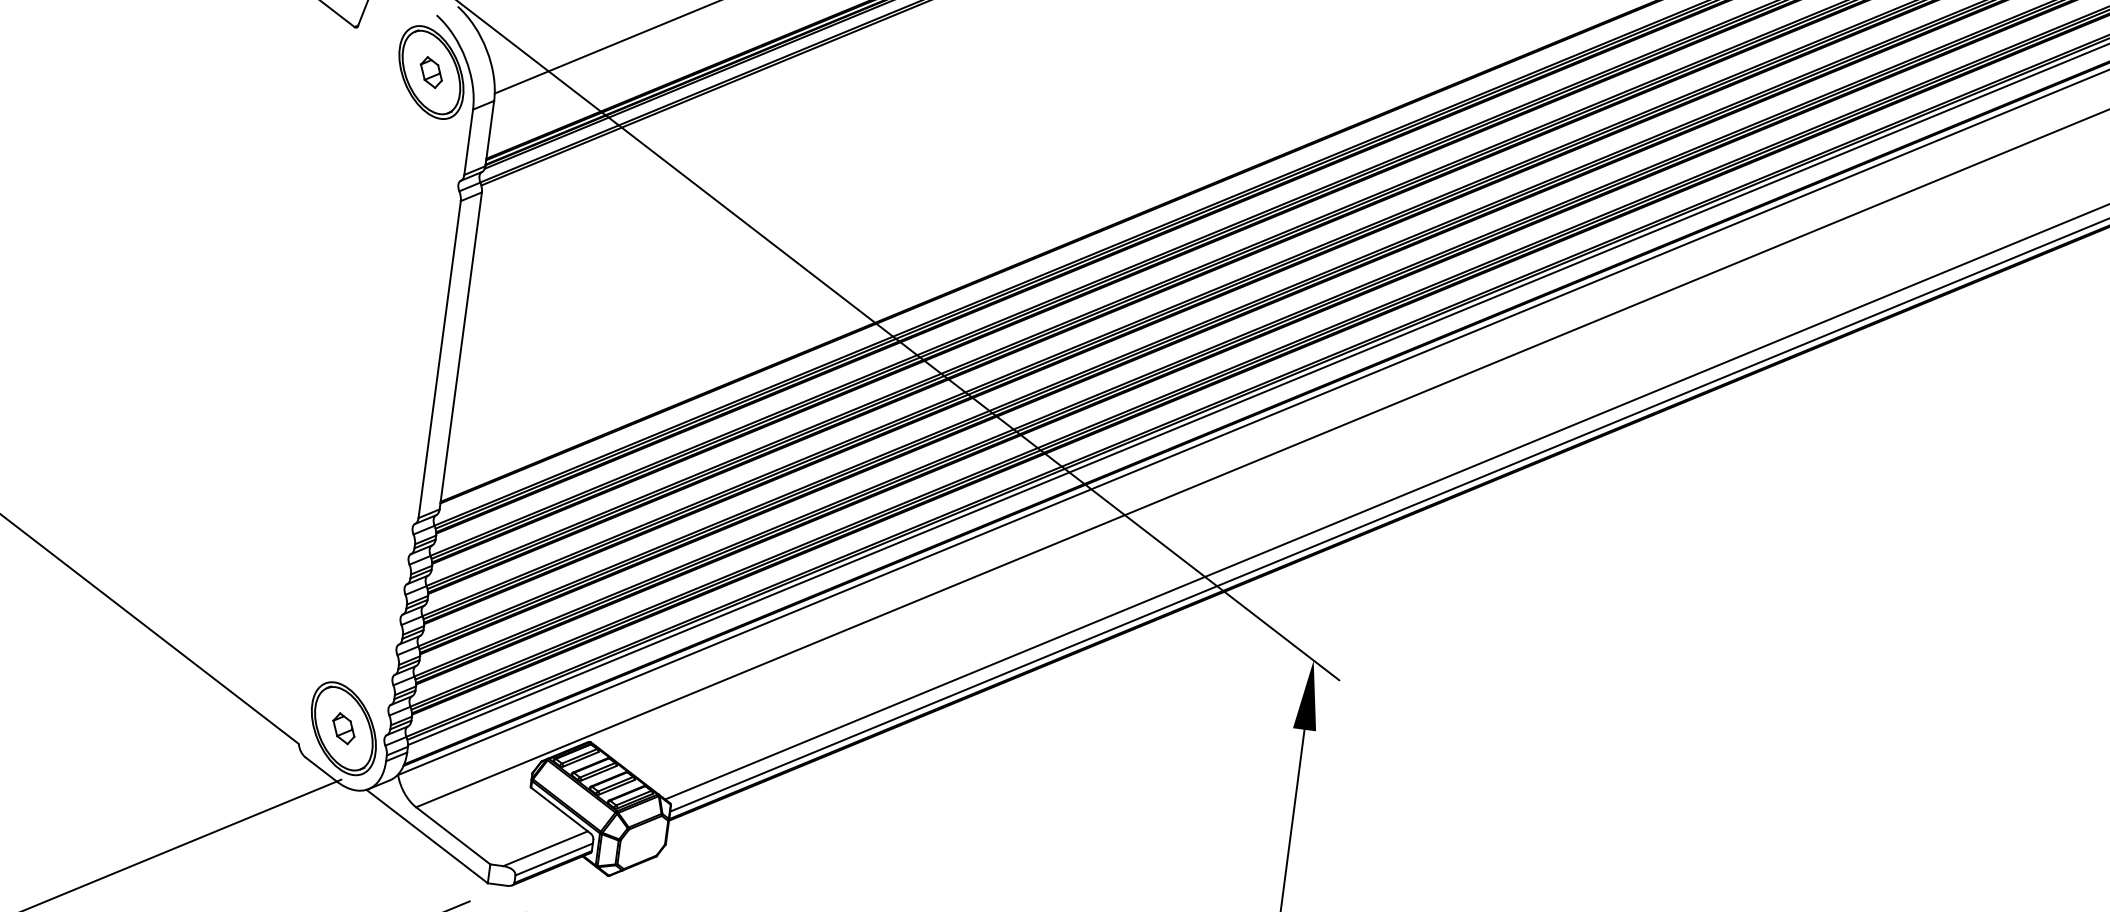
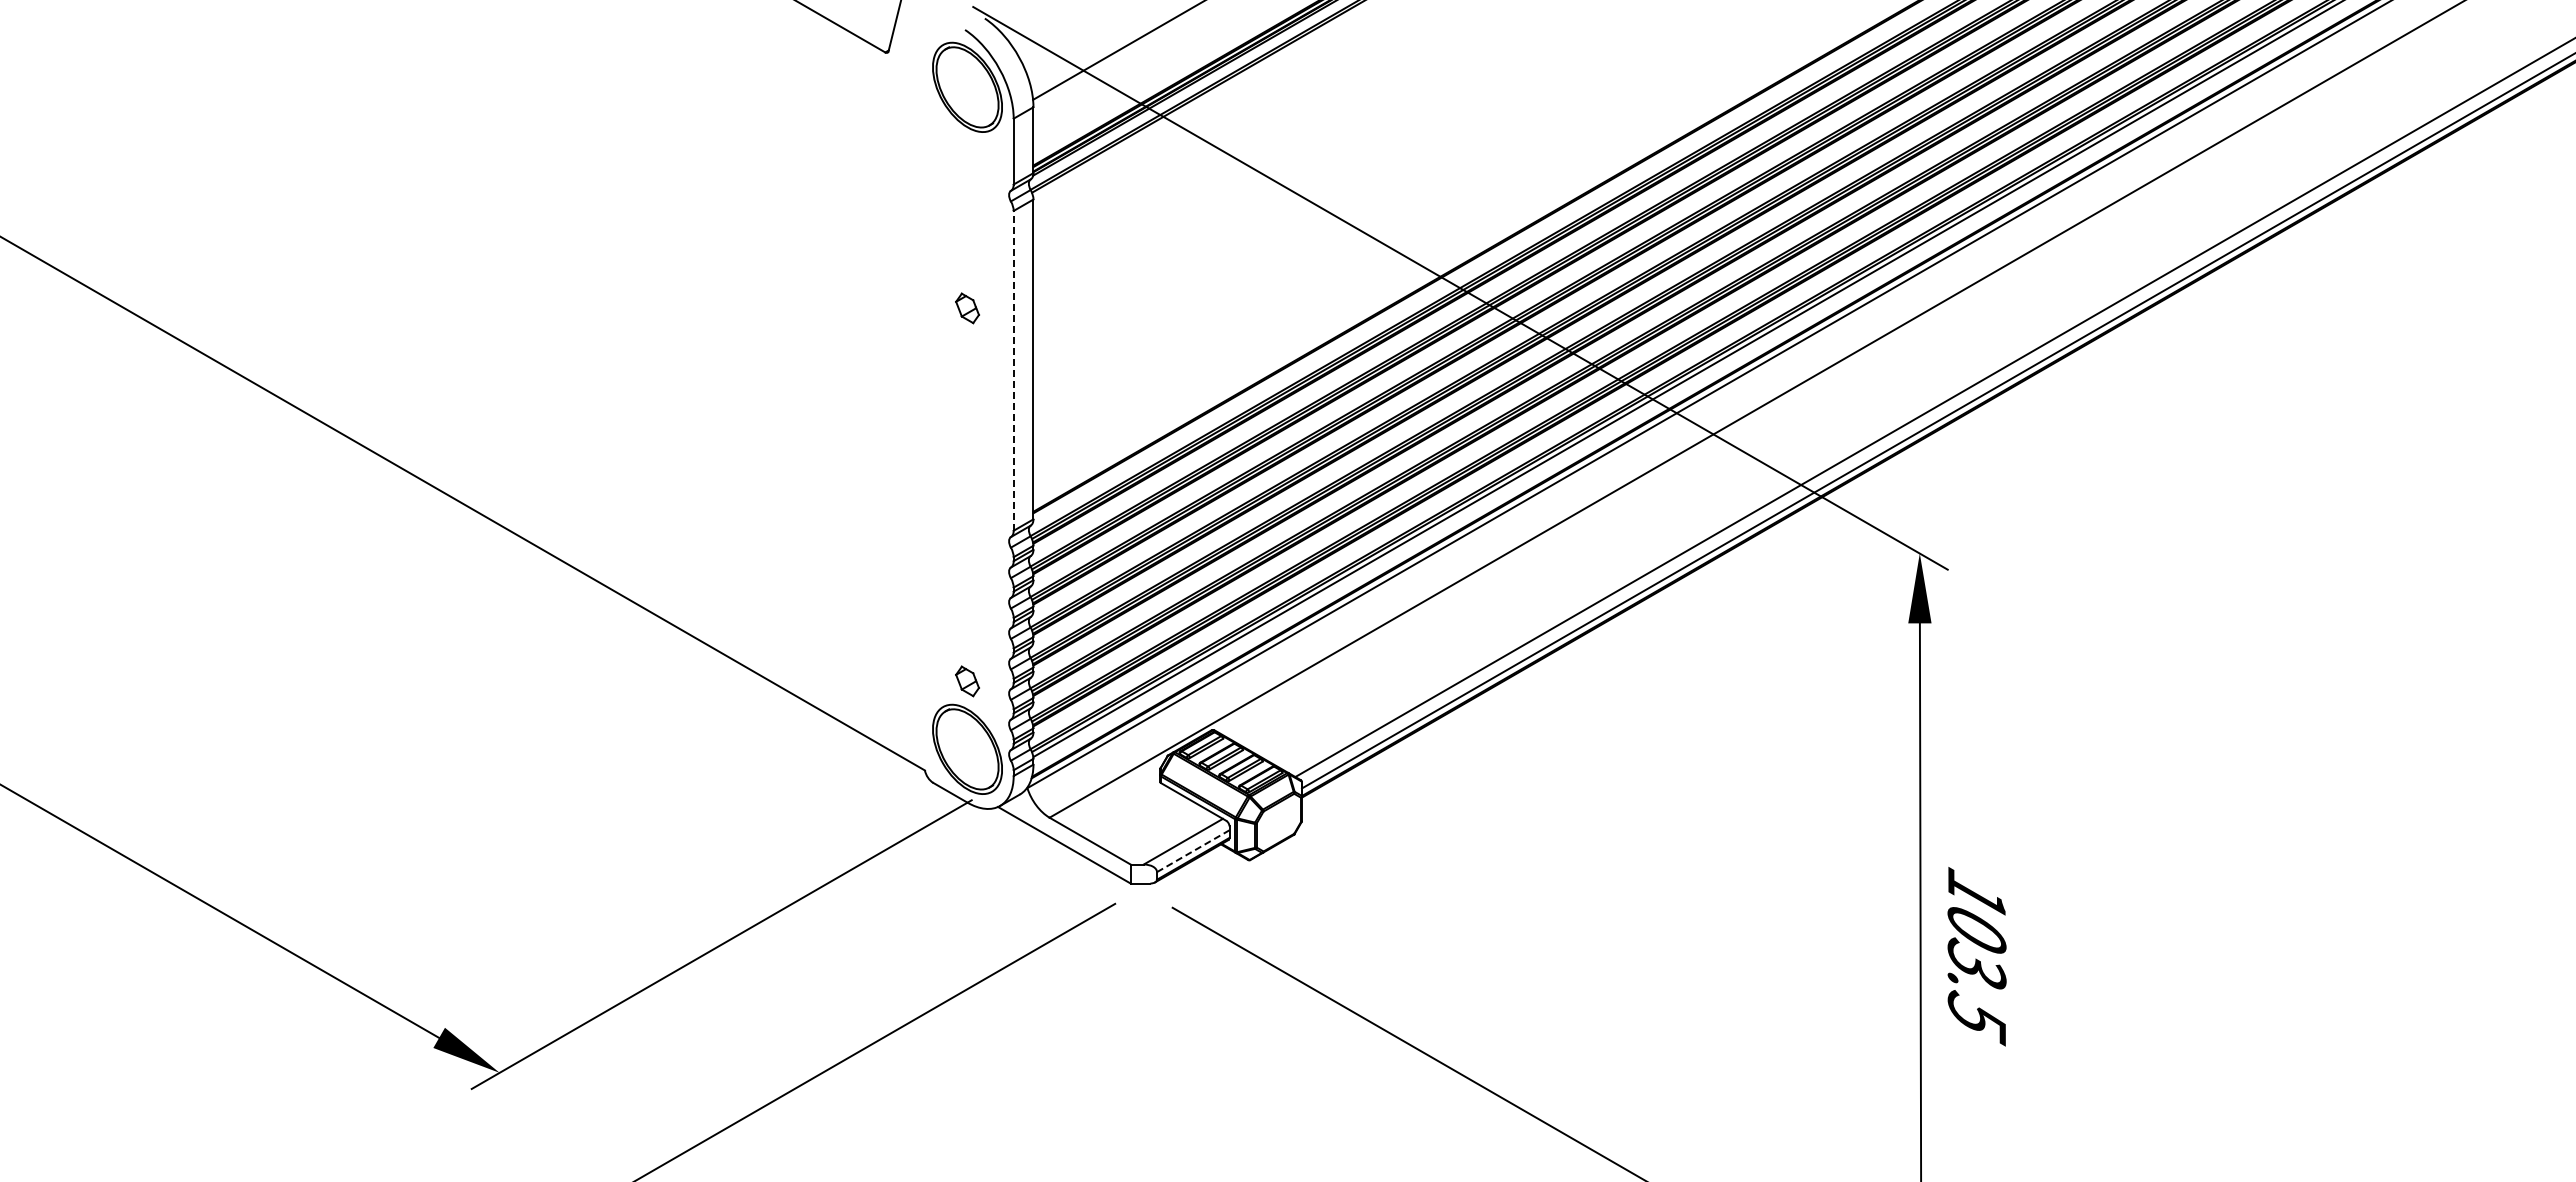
part: (431, 72) -> (967, 308), moved
line: (439, 359) -> (1013, 370), solid -> dashed
part: (343, 728) -> (967, 681), moved
line: (554, 859) -> (1193, 851), solid -> dashed

